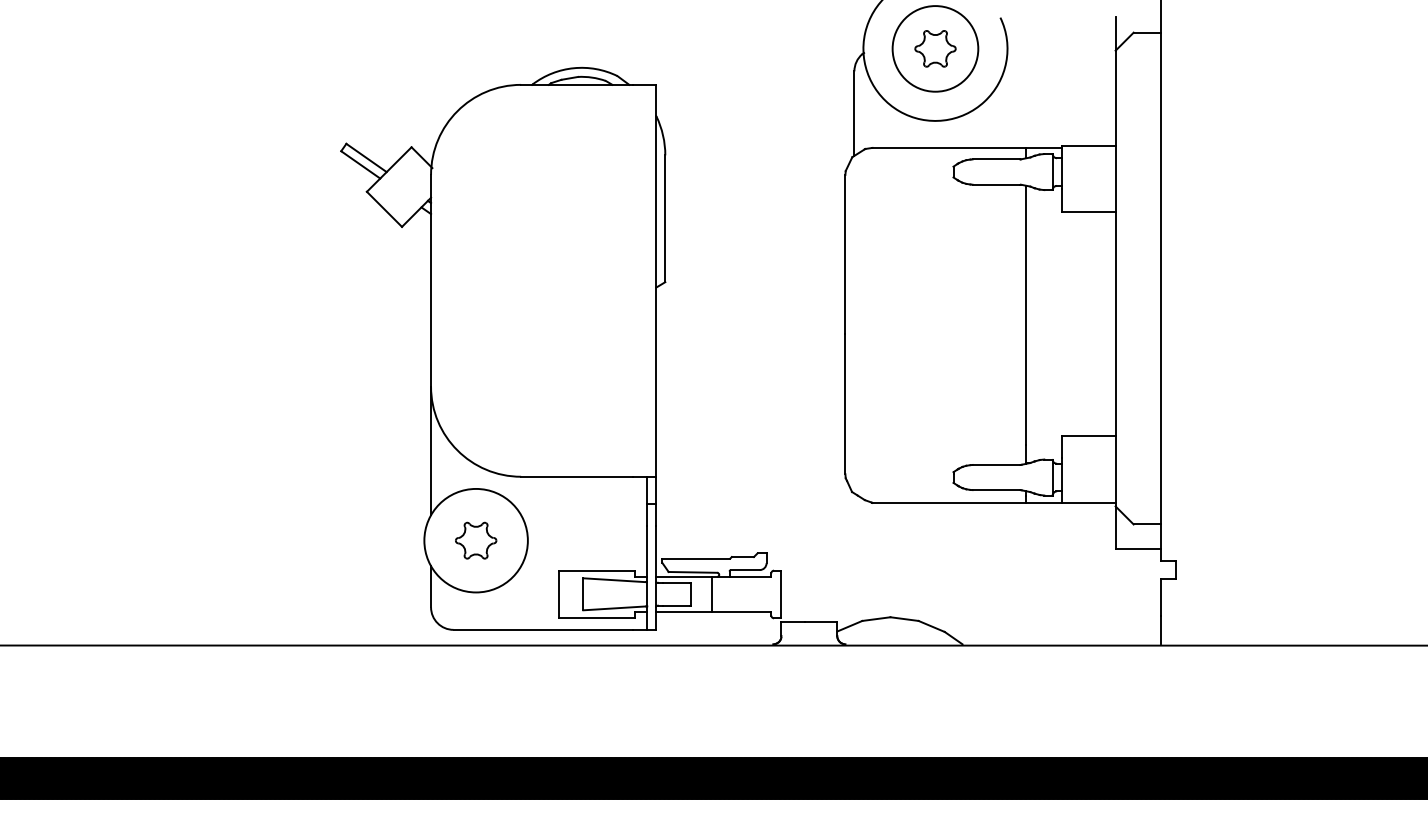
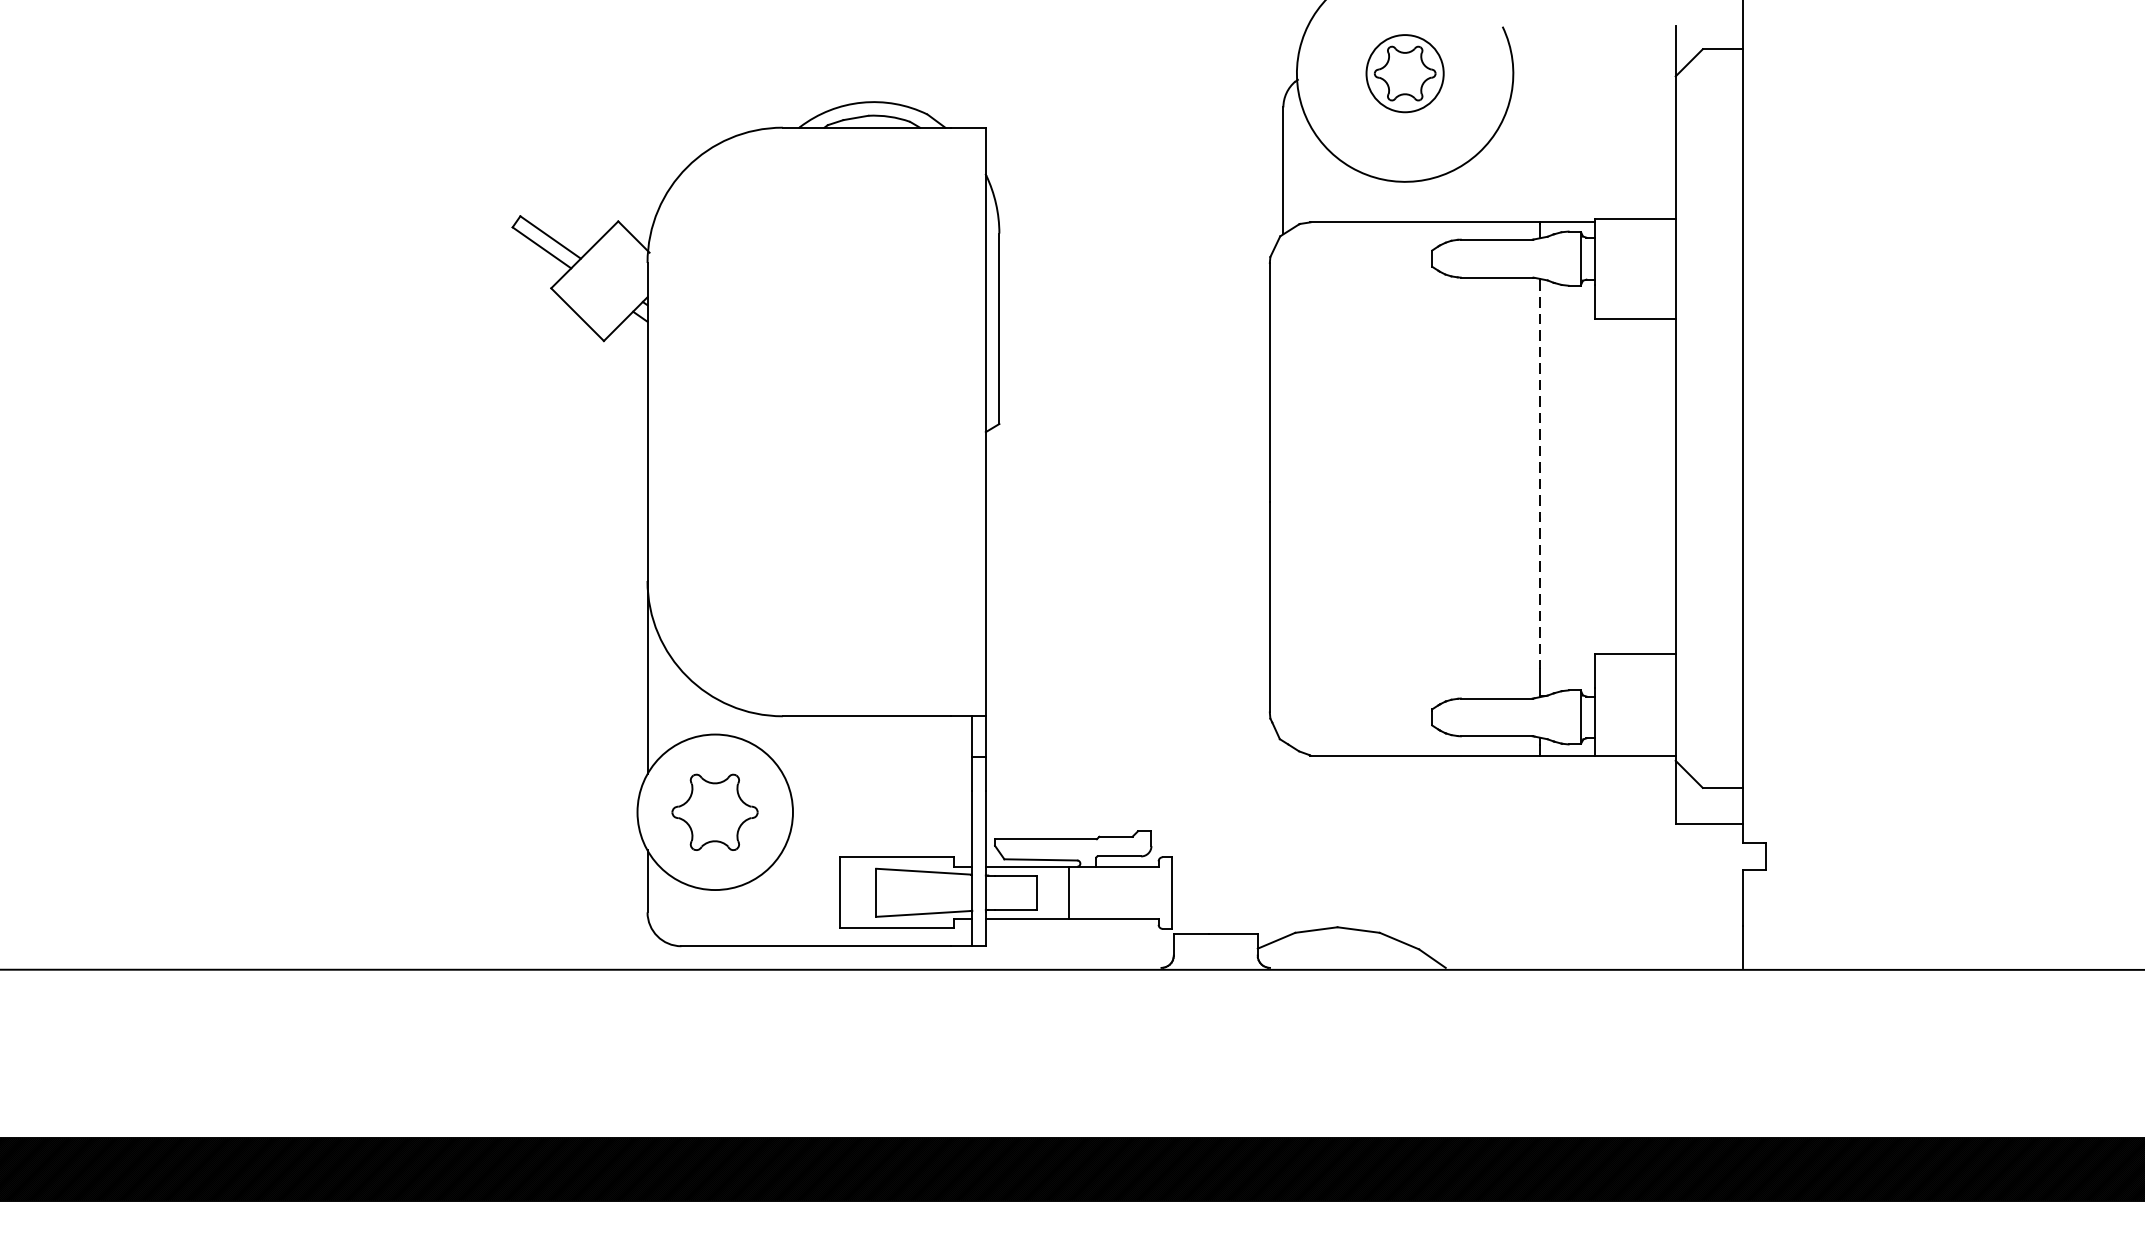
circle: (935, 48) -> (1405, 73), size x0.6
line: (1025, 316) -> (1540, 475), solid -> dashed
part: (476, 540) -> (715, 811), size x1.4

